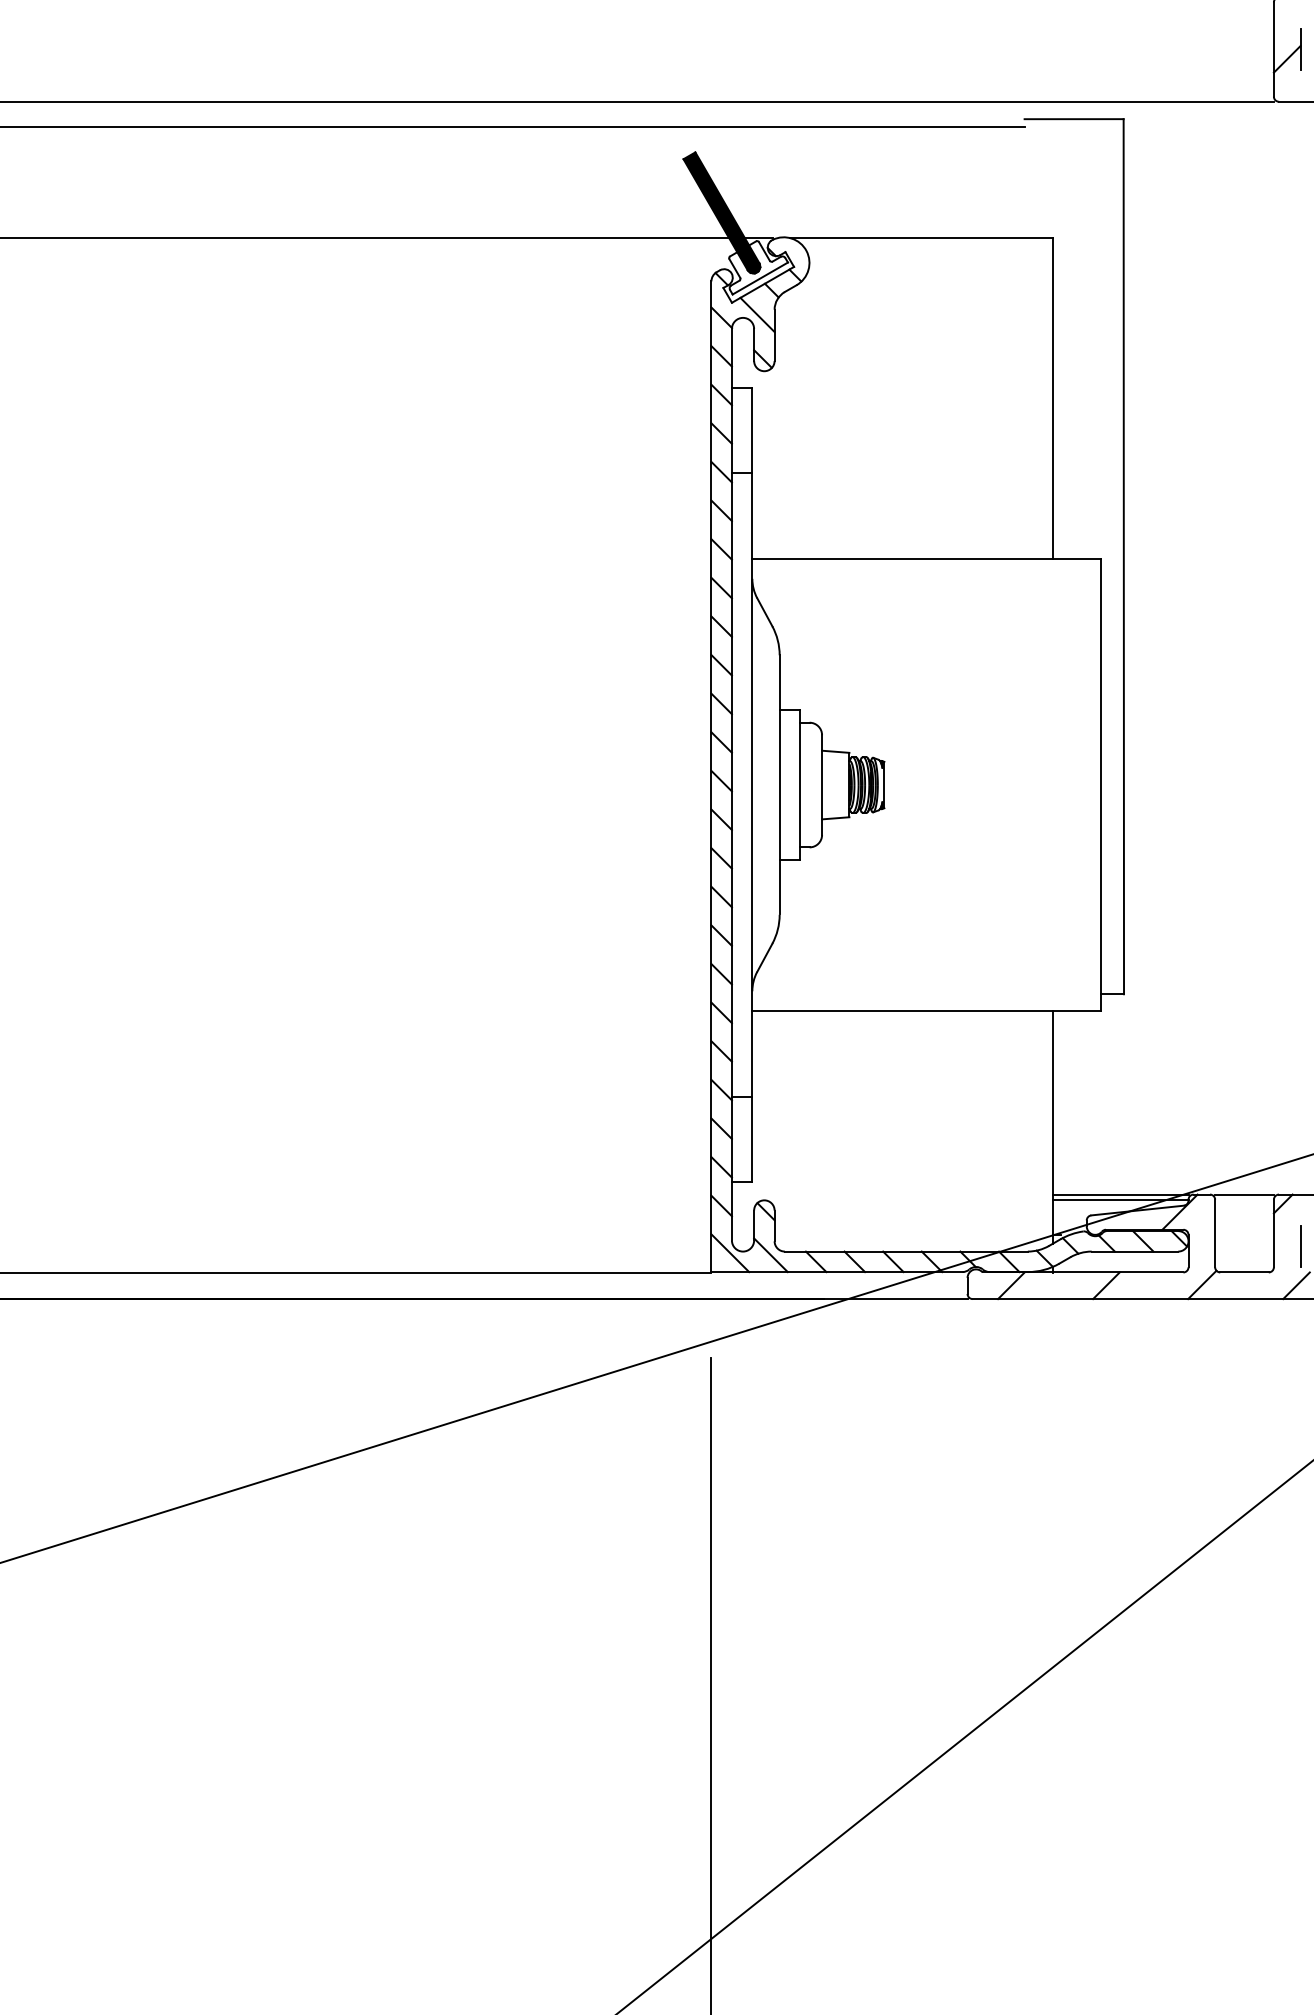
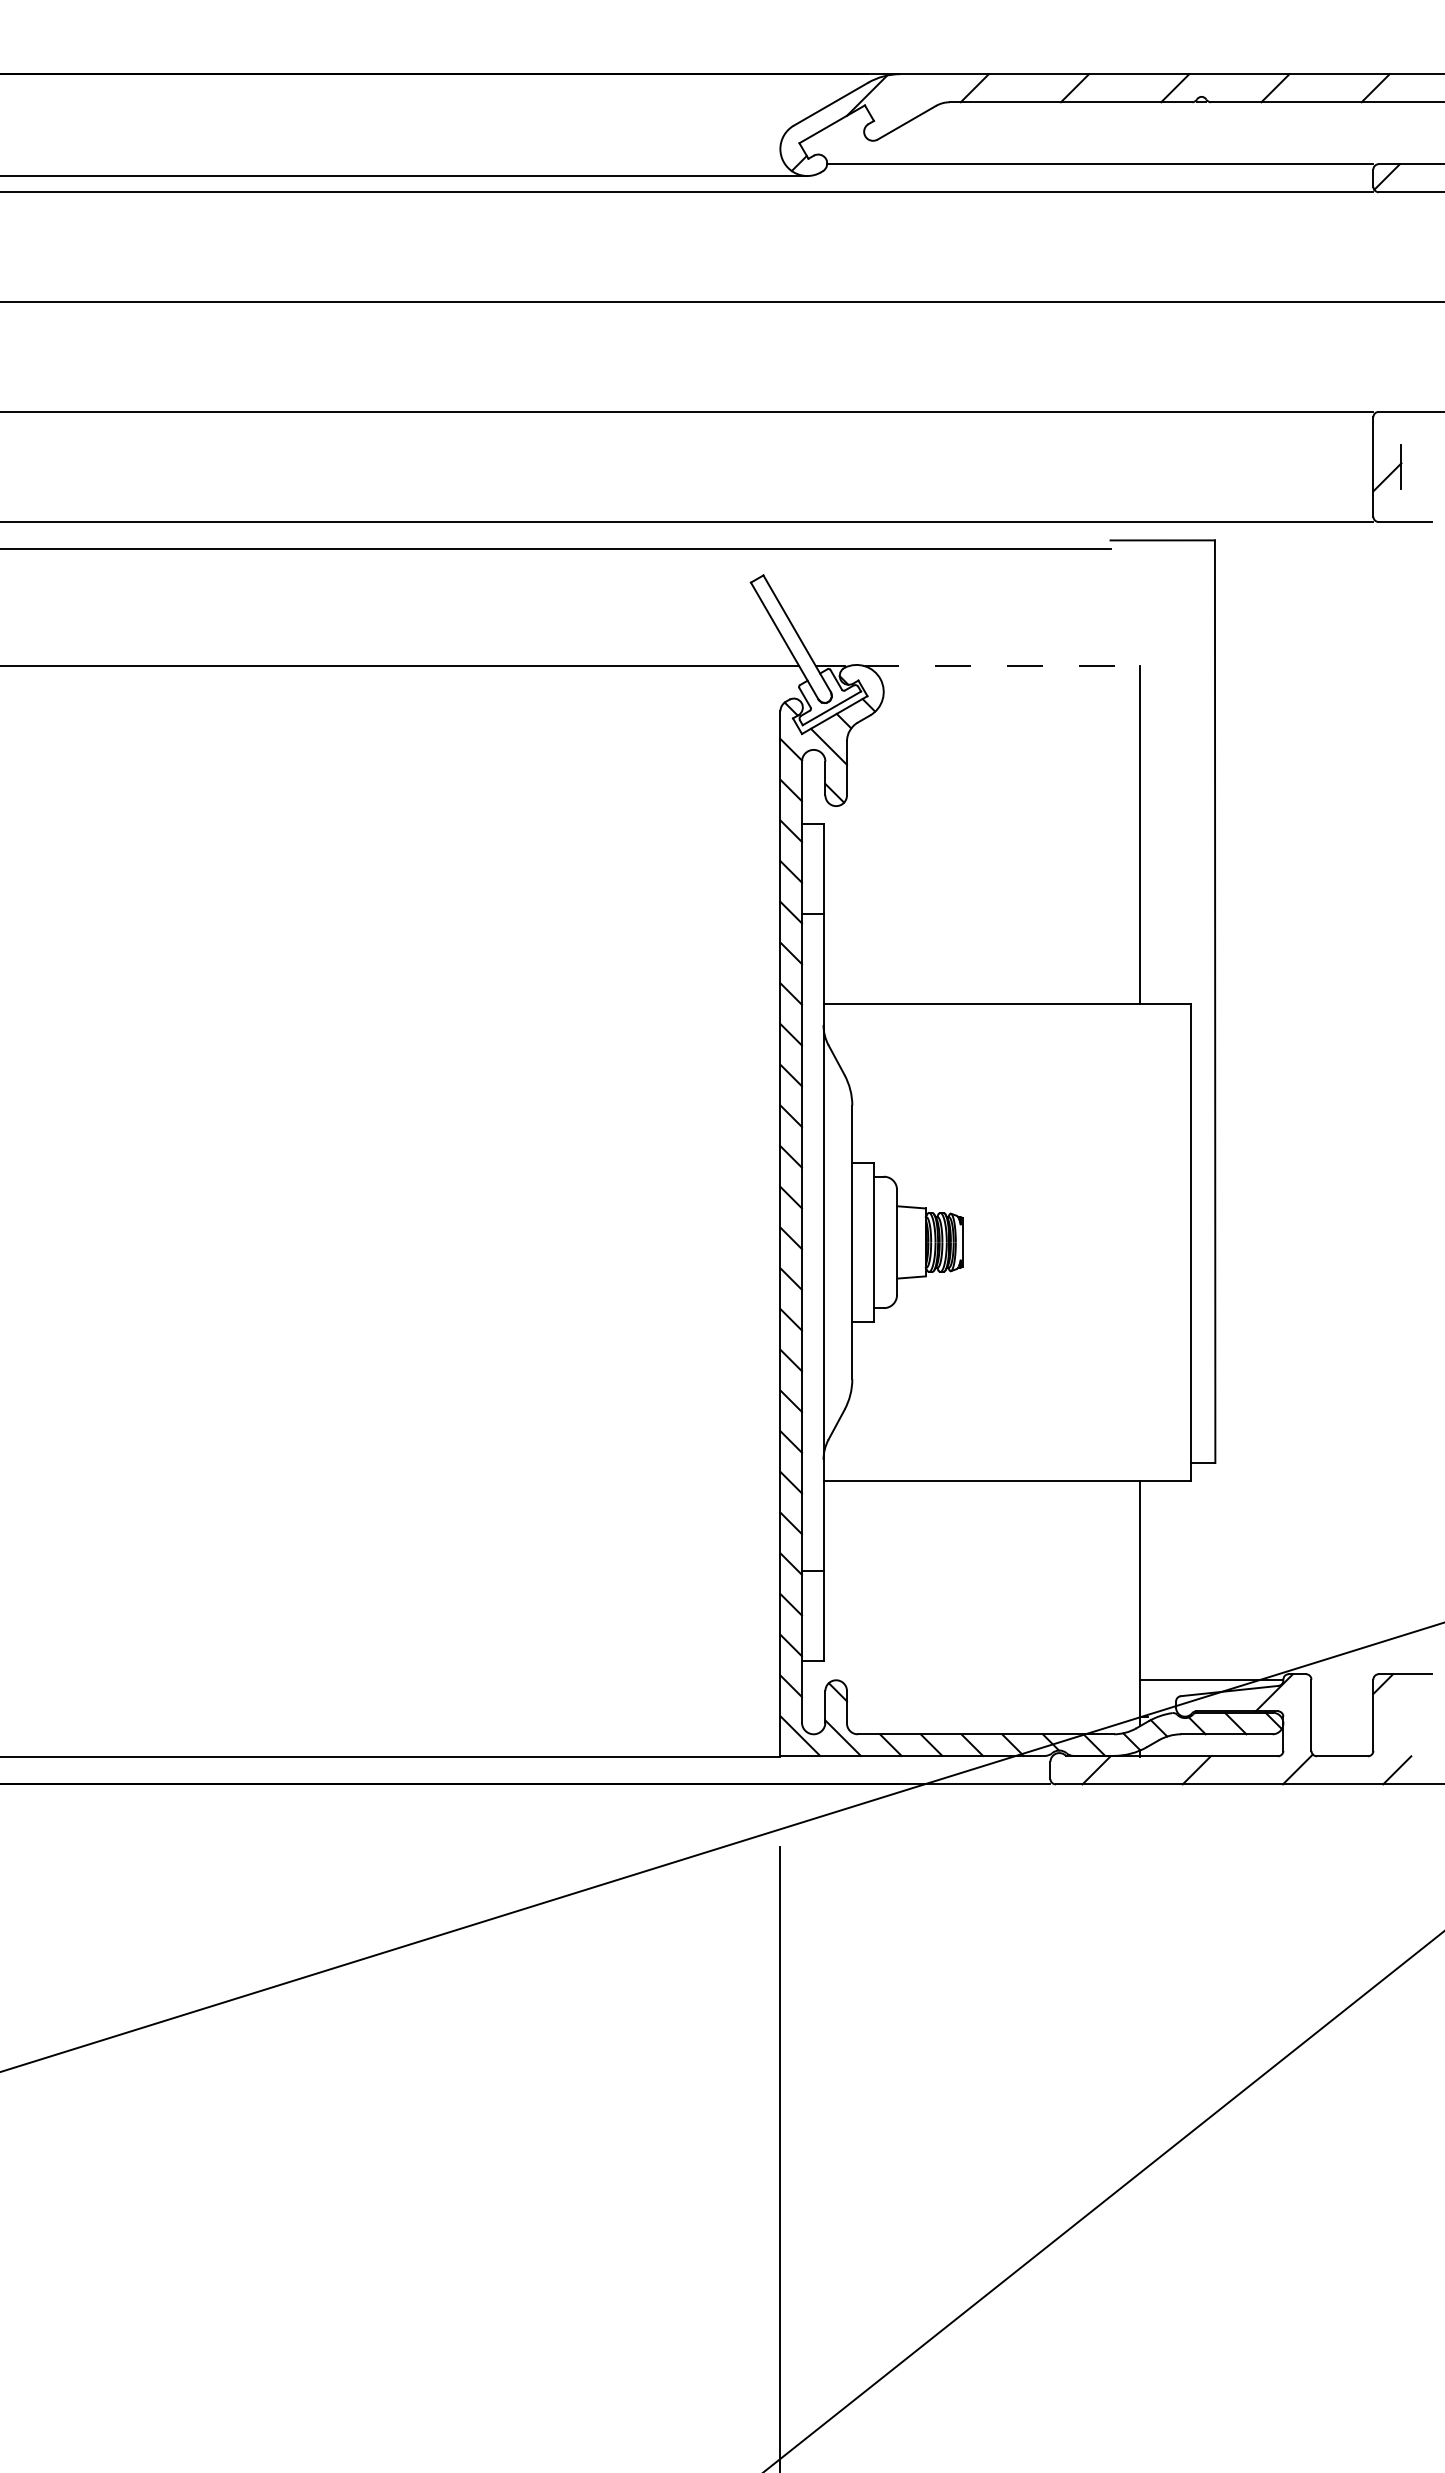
fill: (721, 212) -> (790, 638), removed
line: (921, 237) -> (1001, 665), solid -> dashed
line: (1120, 1194) -> (1211, 1674), removed
line: (1244, 1194) -> (1342, 1674), removed
line: (1299, 1247) -> (1400, 1729), removed

